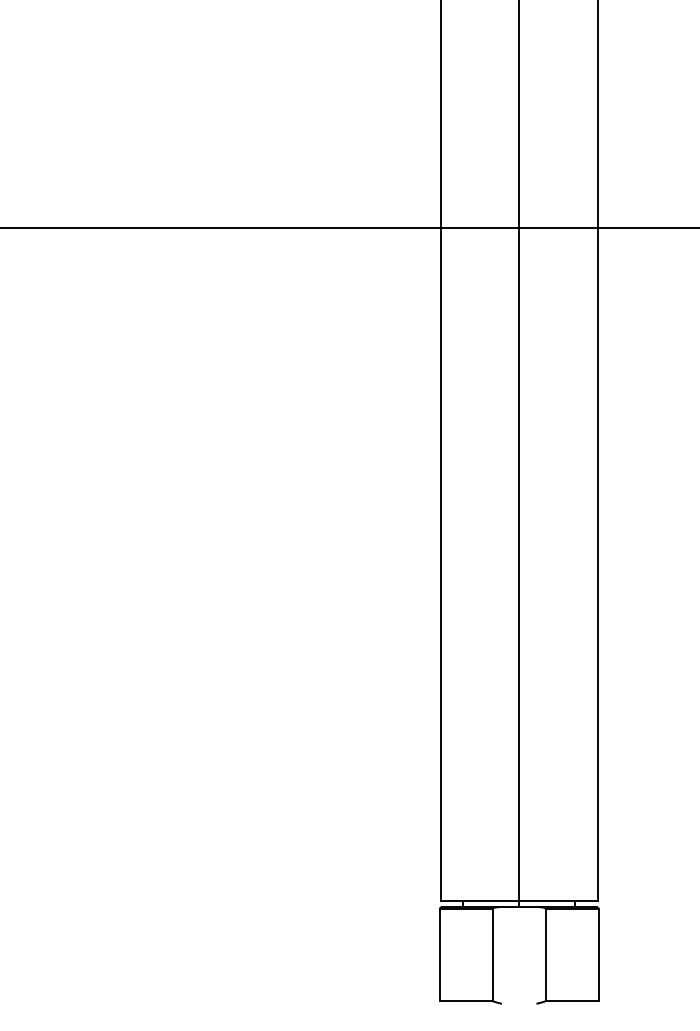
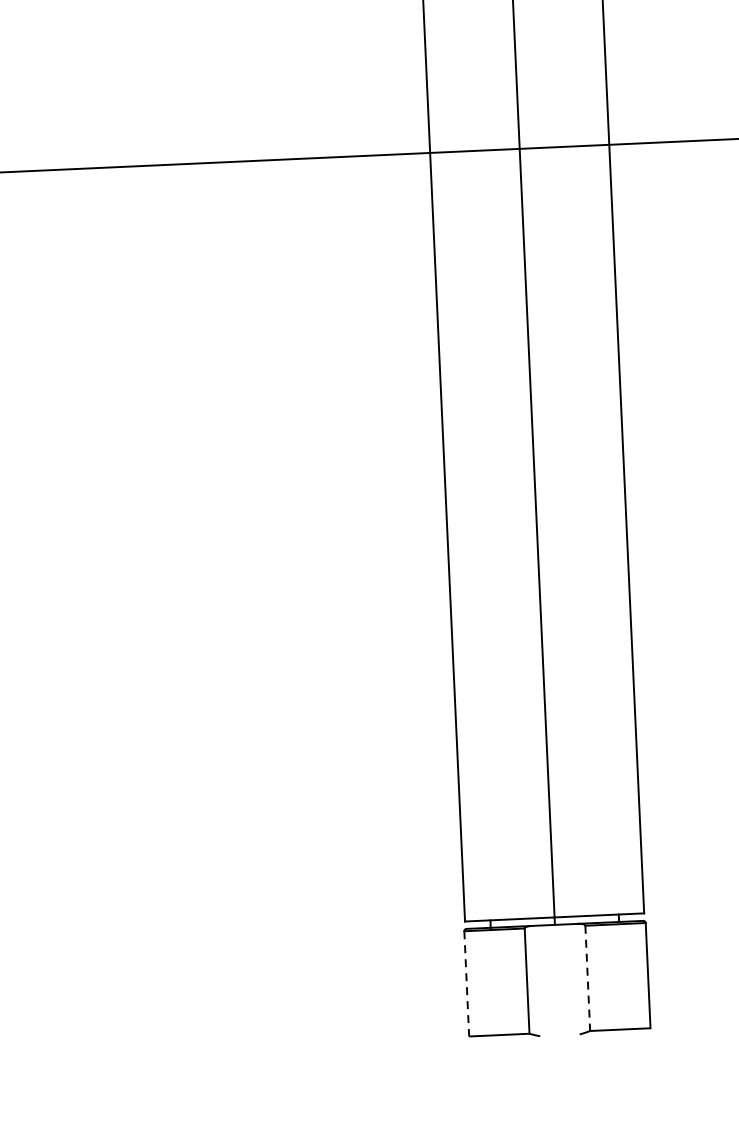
line: (439, 955) -> (466, 984), solid -> dashed
line: (545, 955) -> (587, 978), solid -> dashed

